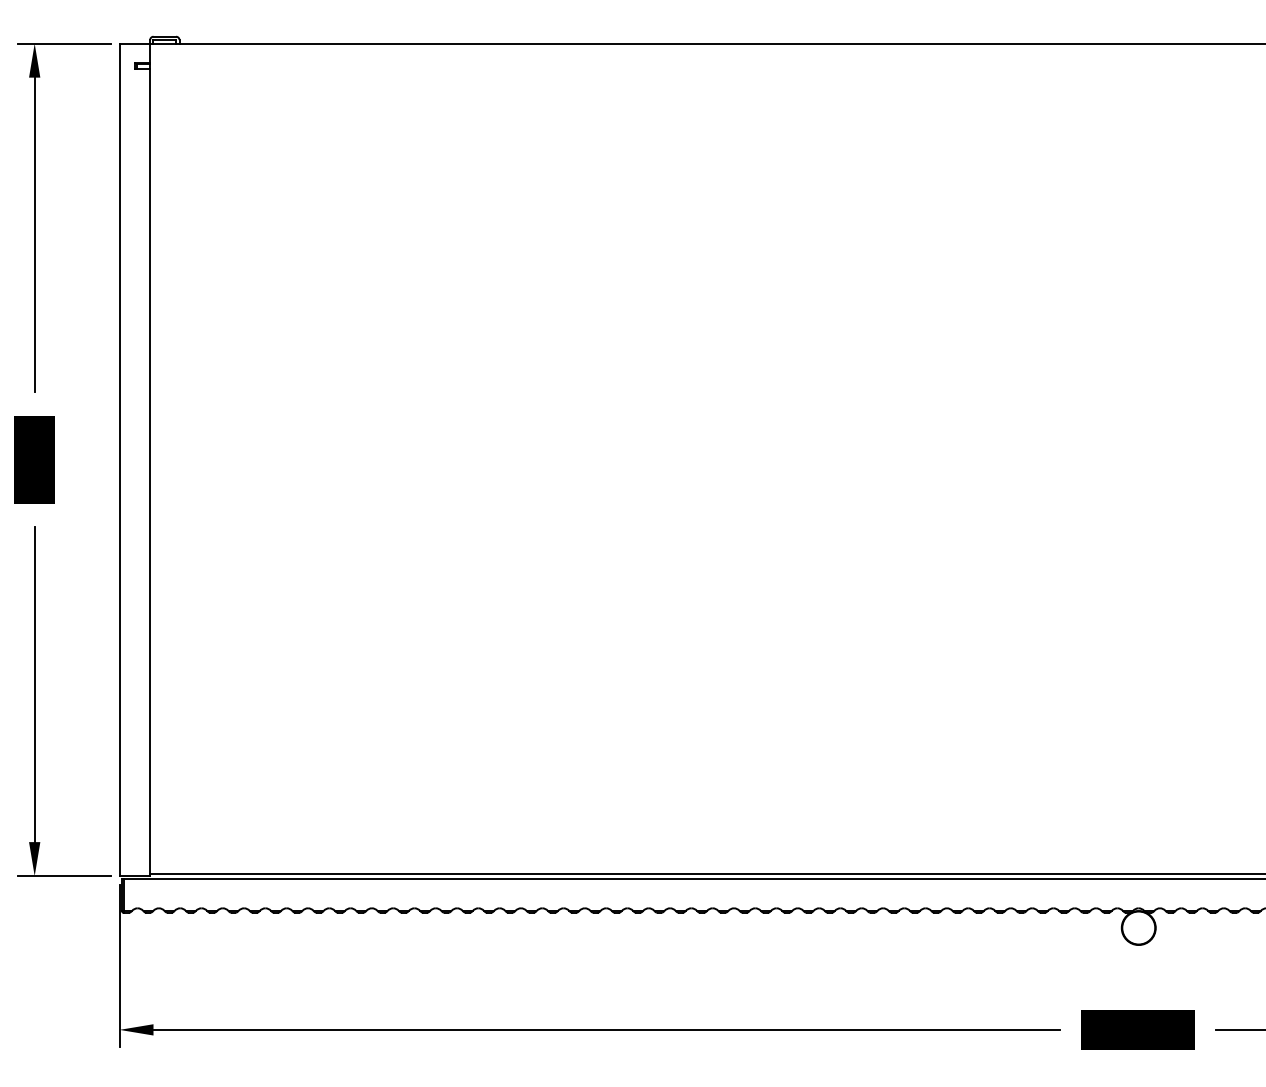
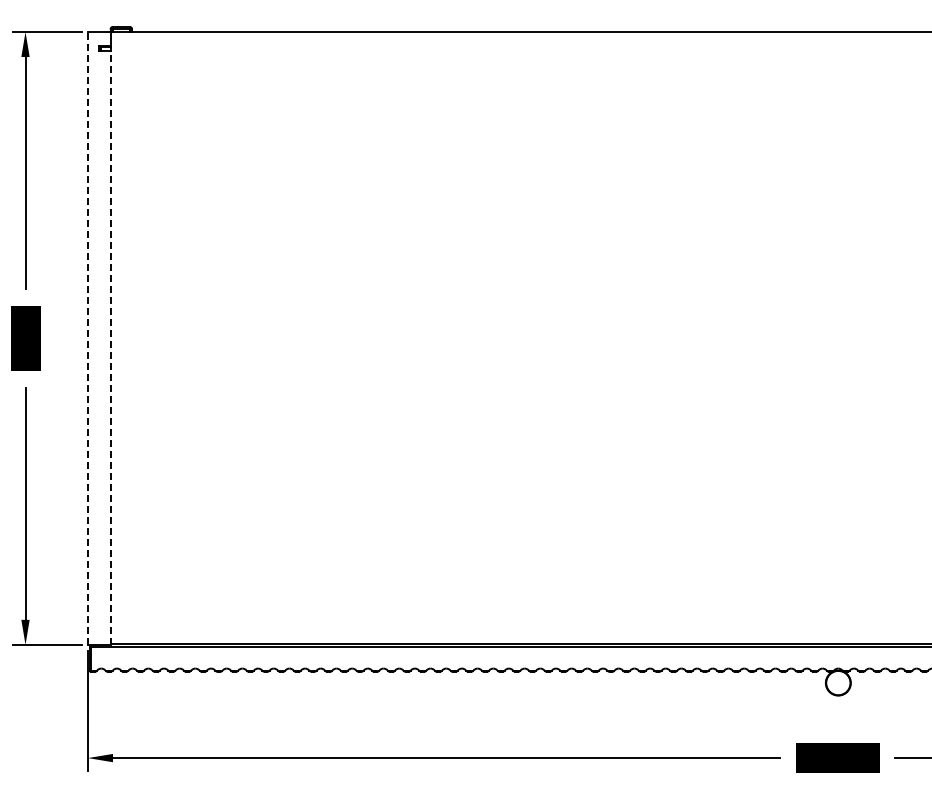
line: (120, 458) -> (88, 337), solid -> dashed
line: (150, 472) -> (110, 347), solid -> dashed

